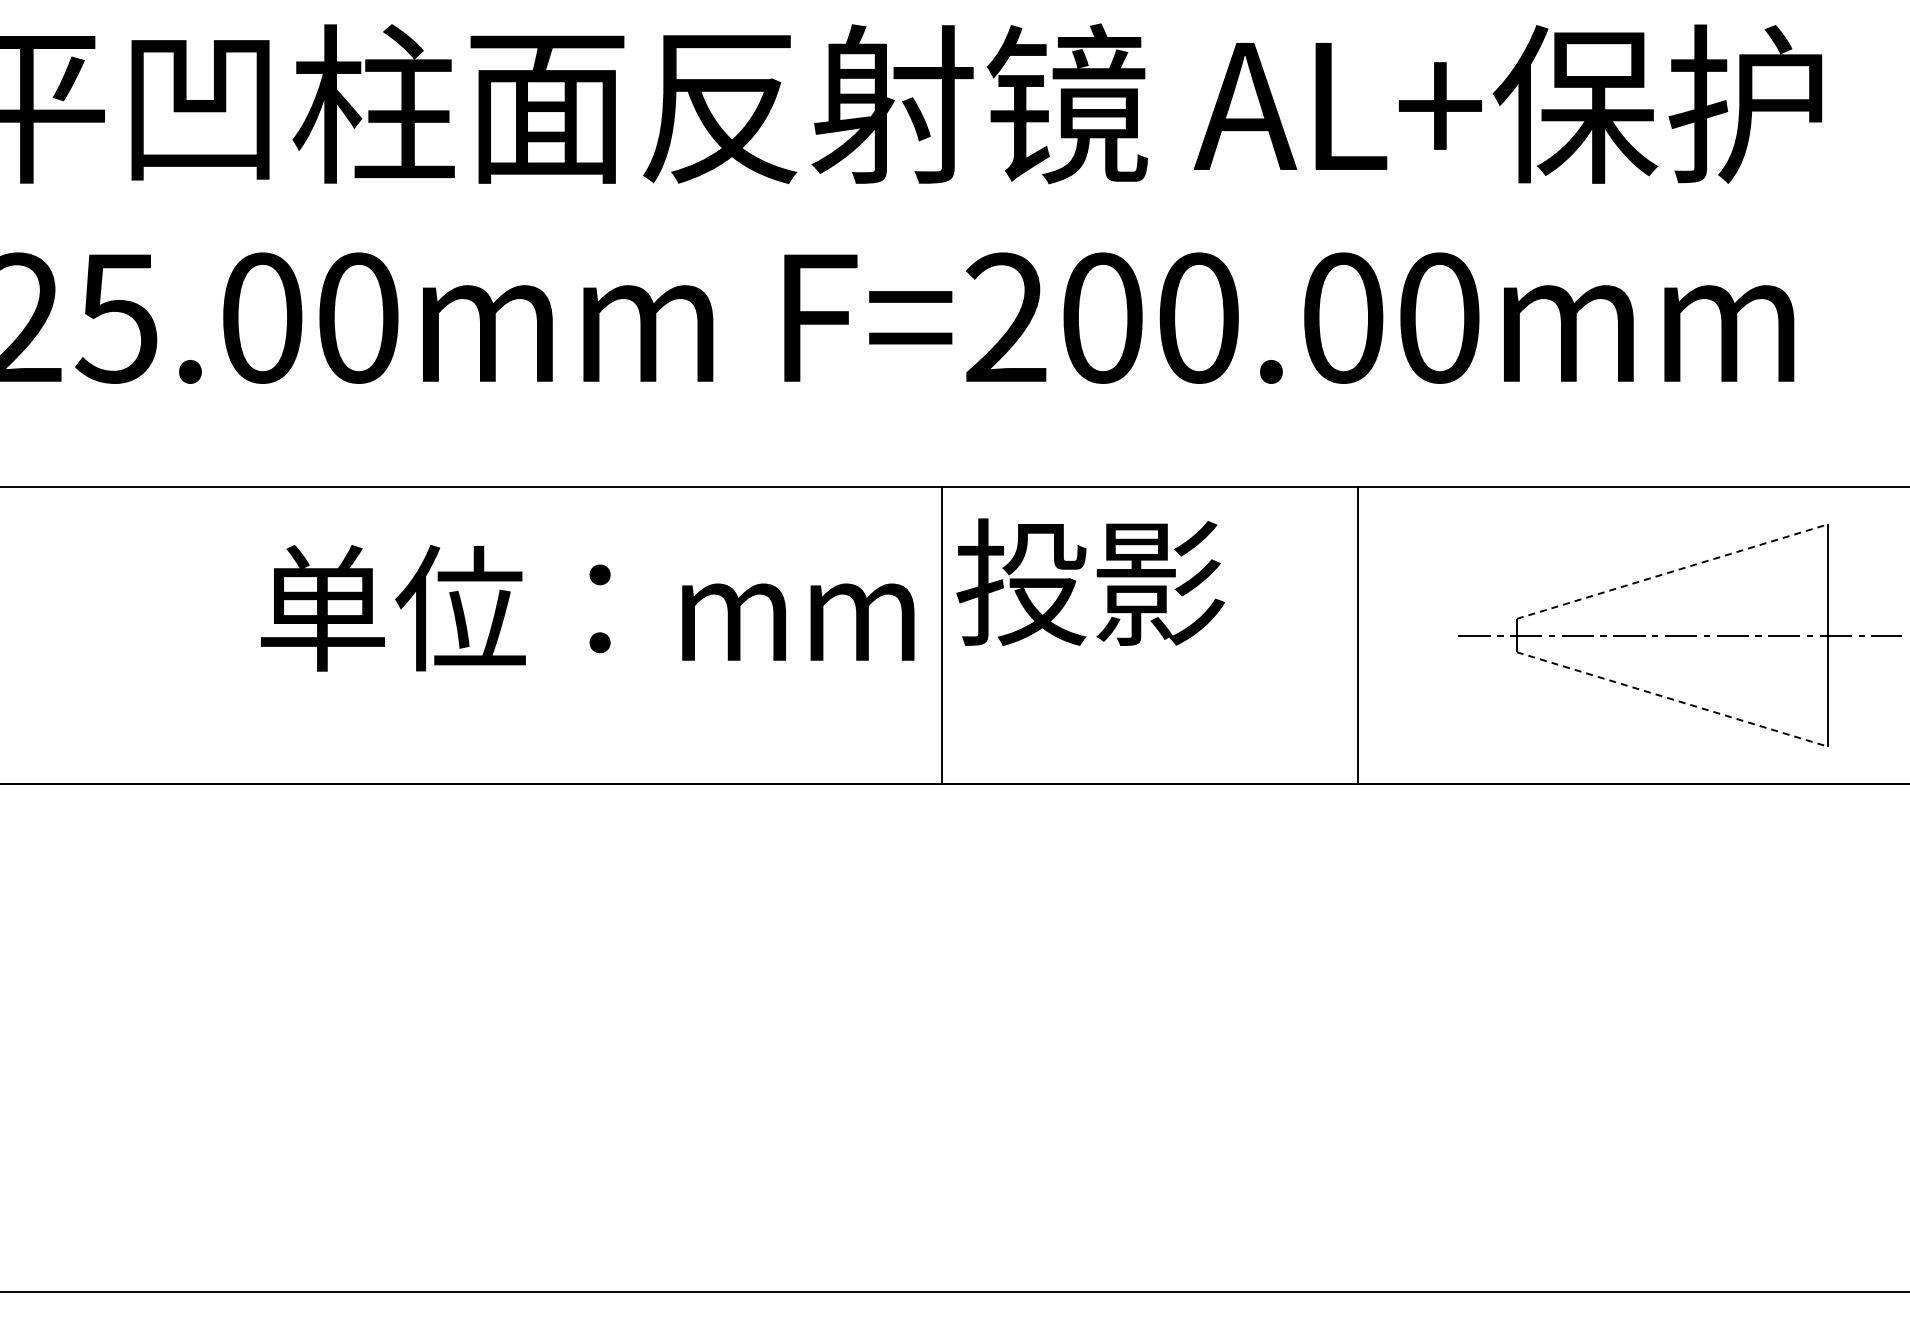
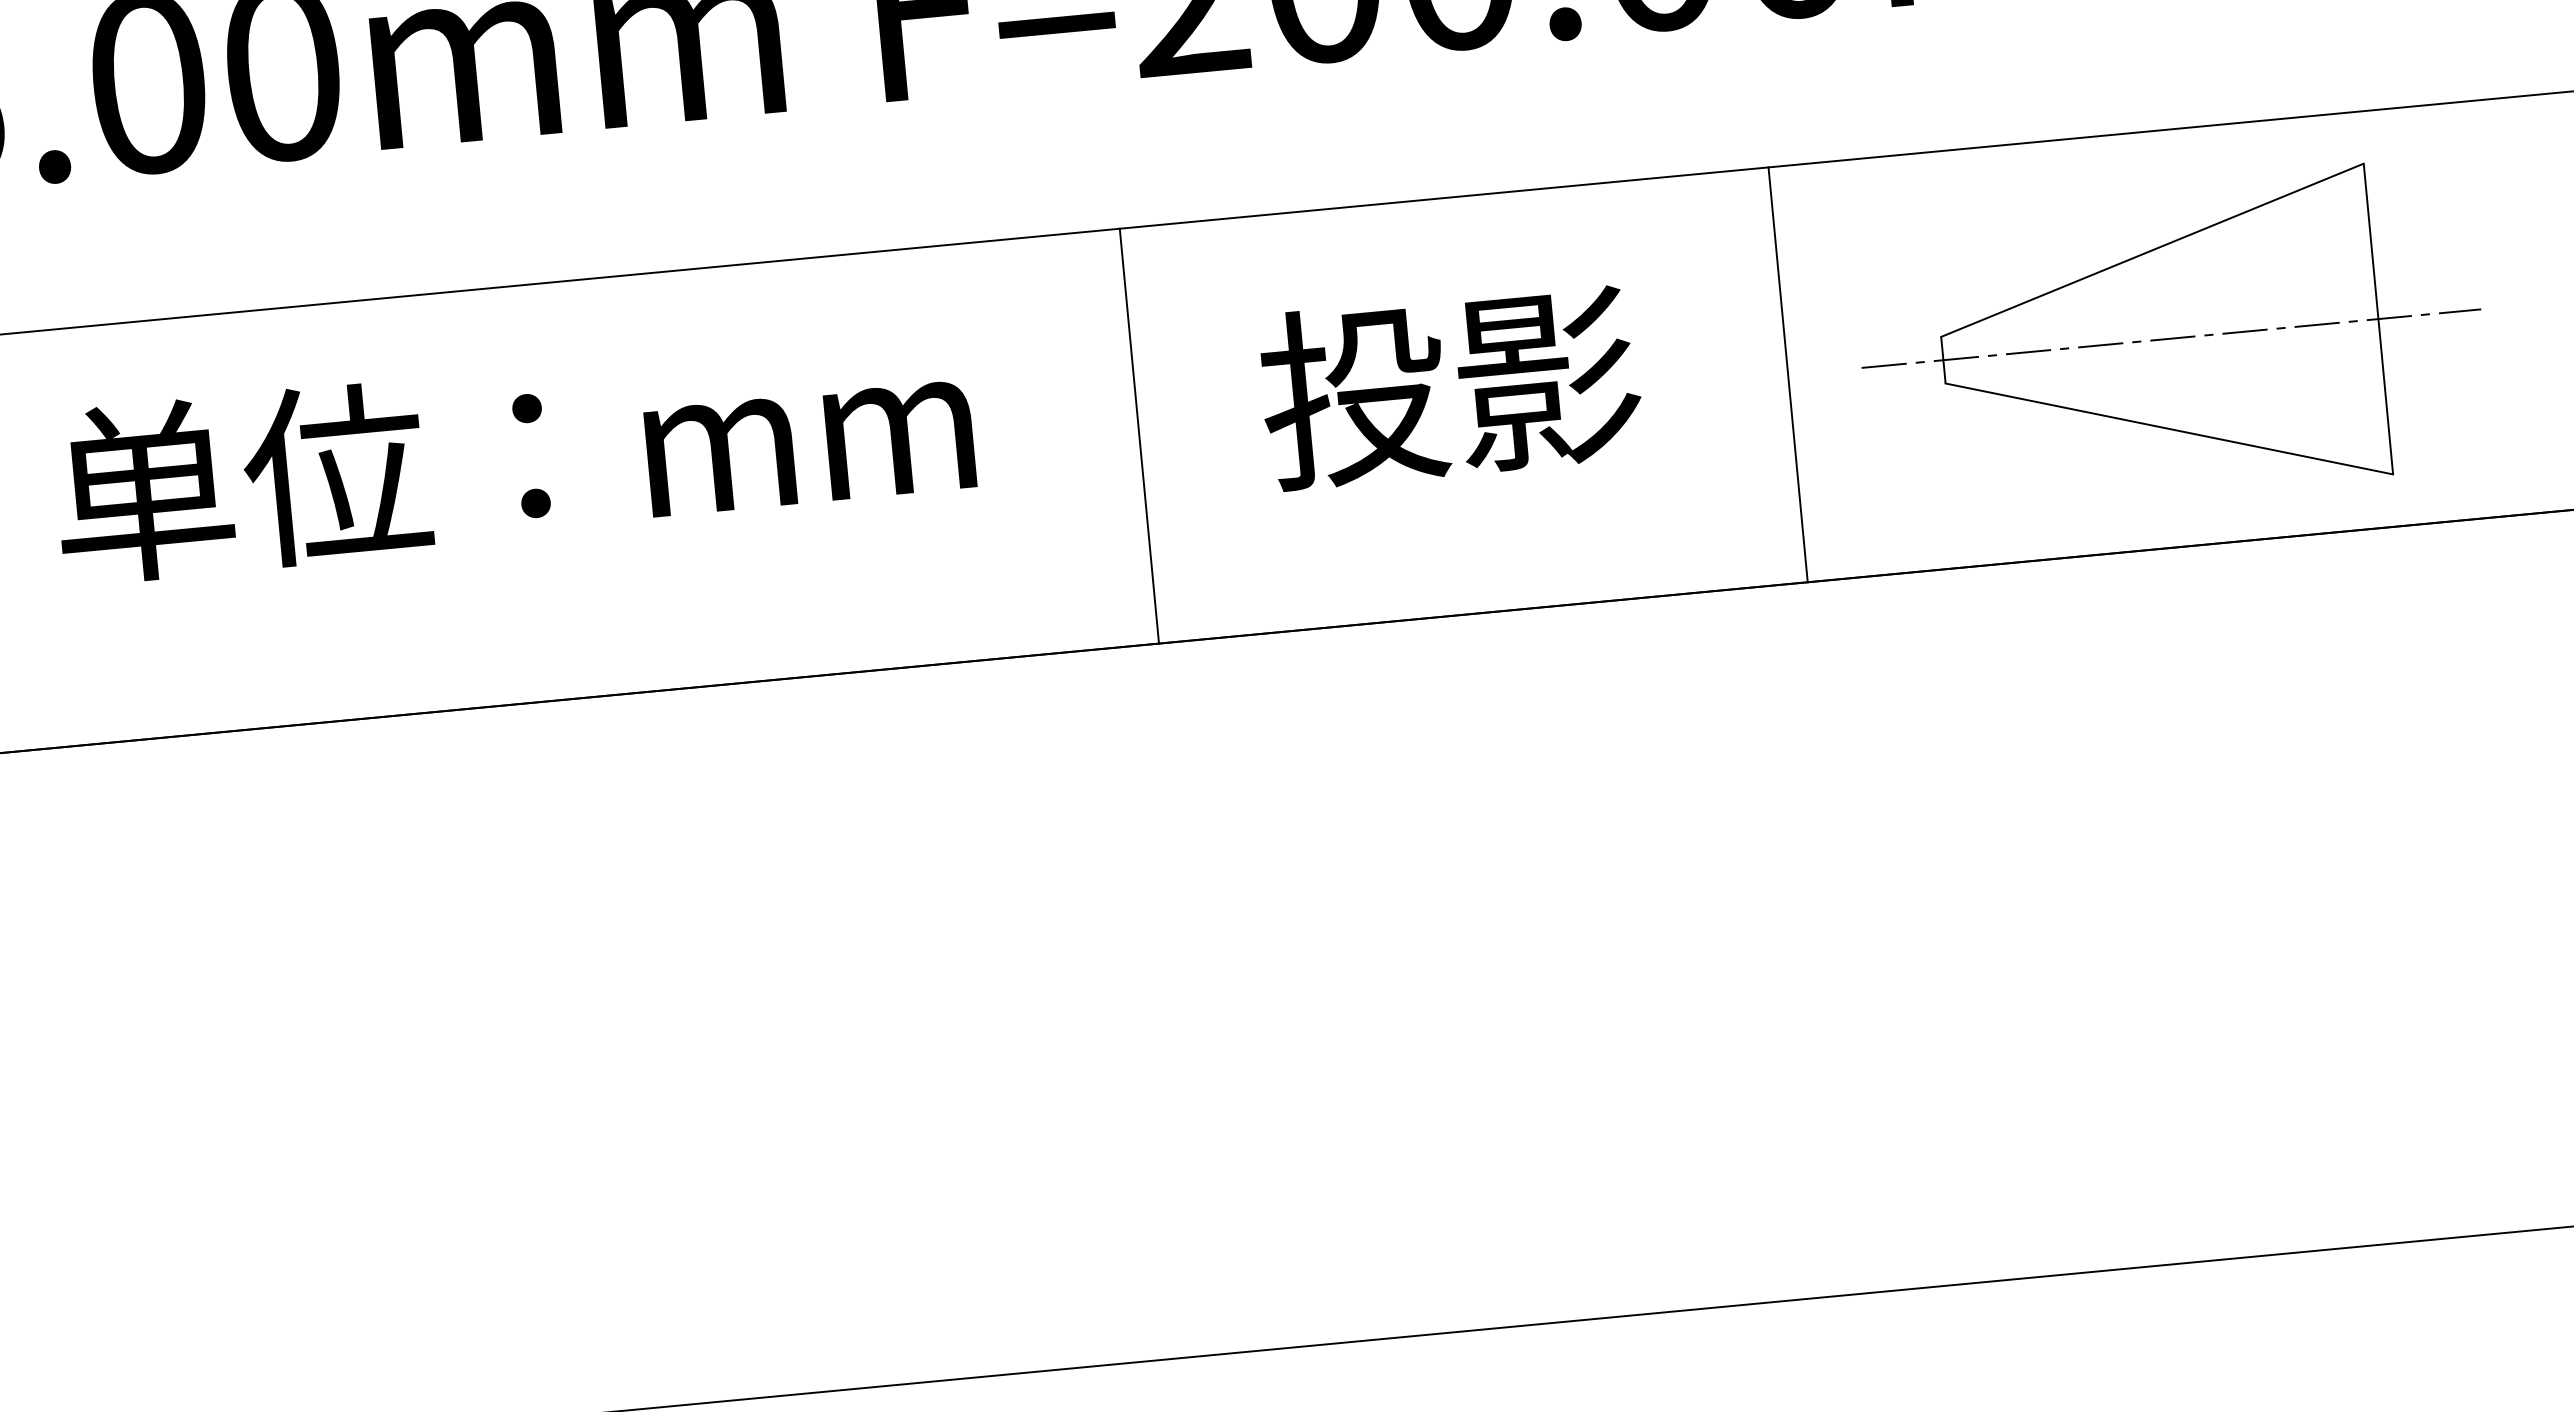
line: (1672, 571) -> (2152, 250), dashed -> solid
text: (1090, 581) -> (1450, 385), moved
text: (587, 607) -> (513, 455), moved
line: (1357, 635) -> (1787, 374), moved
line: (1672, 699) -> (2169, 429), dashed -> solid

